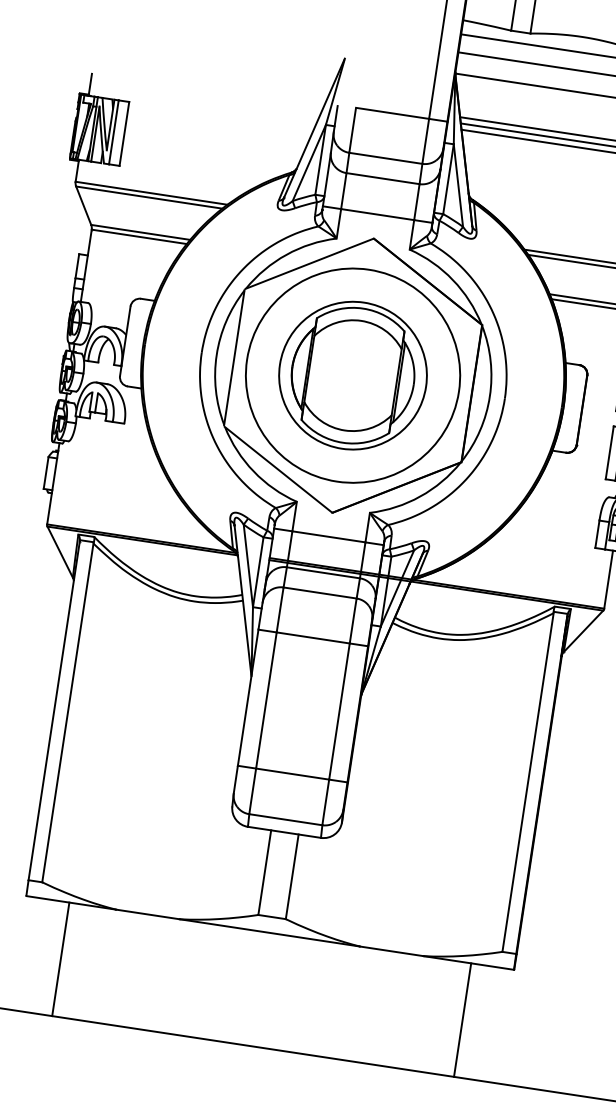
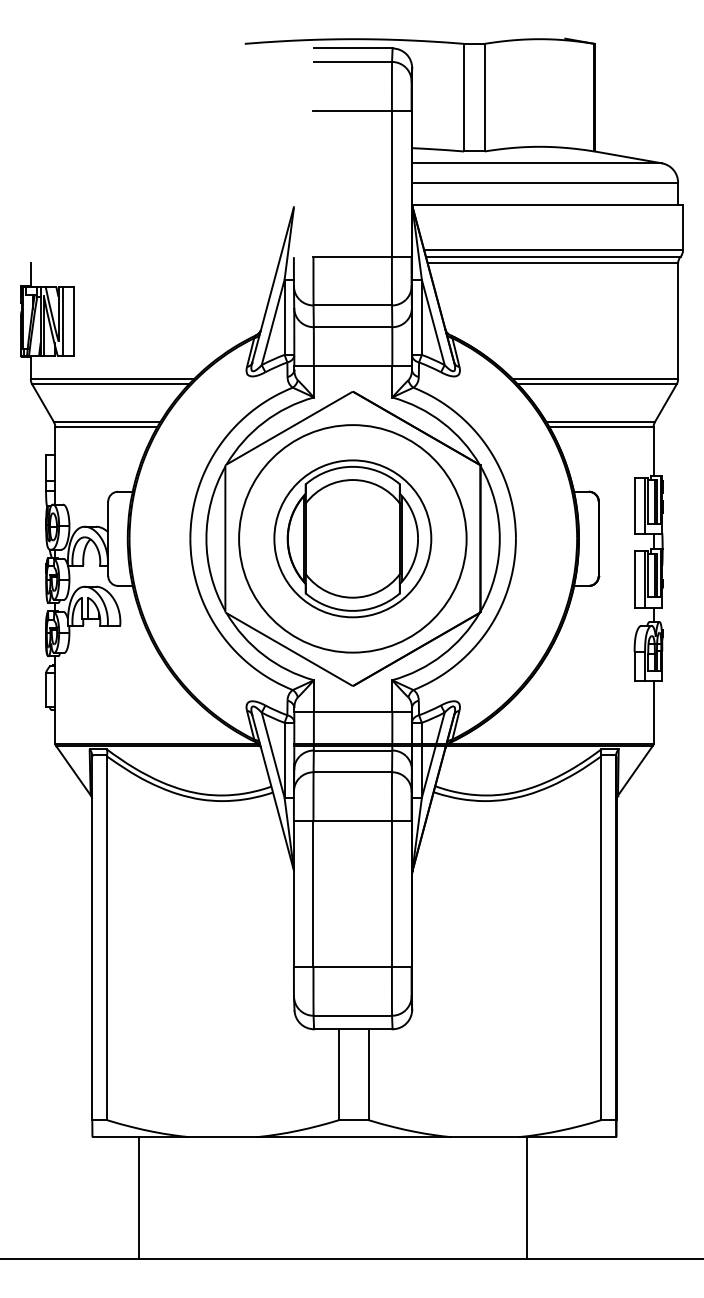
line: (462, 1020) -> (527, 1198), moved

